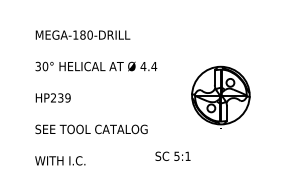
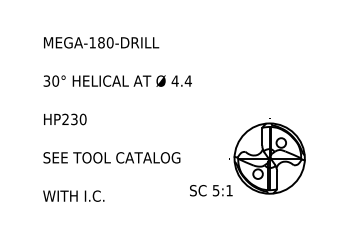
part: (219, 93) -> (267, 156), moved
text: (67, 98) -> (82, 119), HP239 -> HP230

